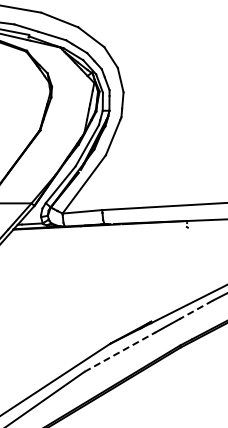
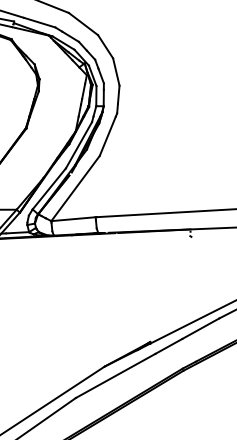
line: (196, 309) -> (201, 328), dashed -> solid
line: (120, 352) -> (116, 376), dashed -> solid

